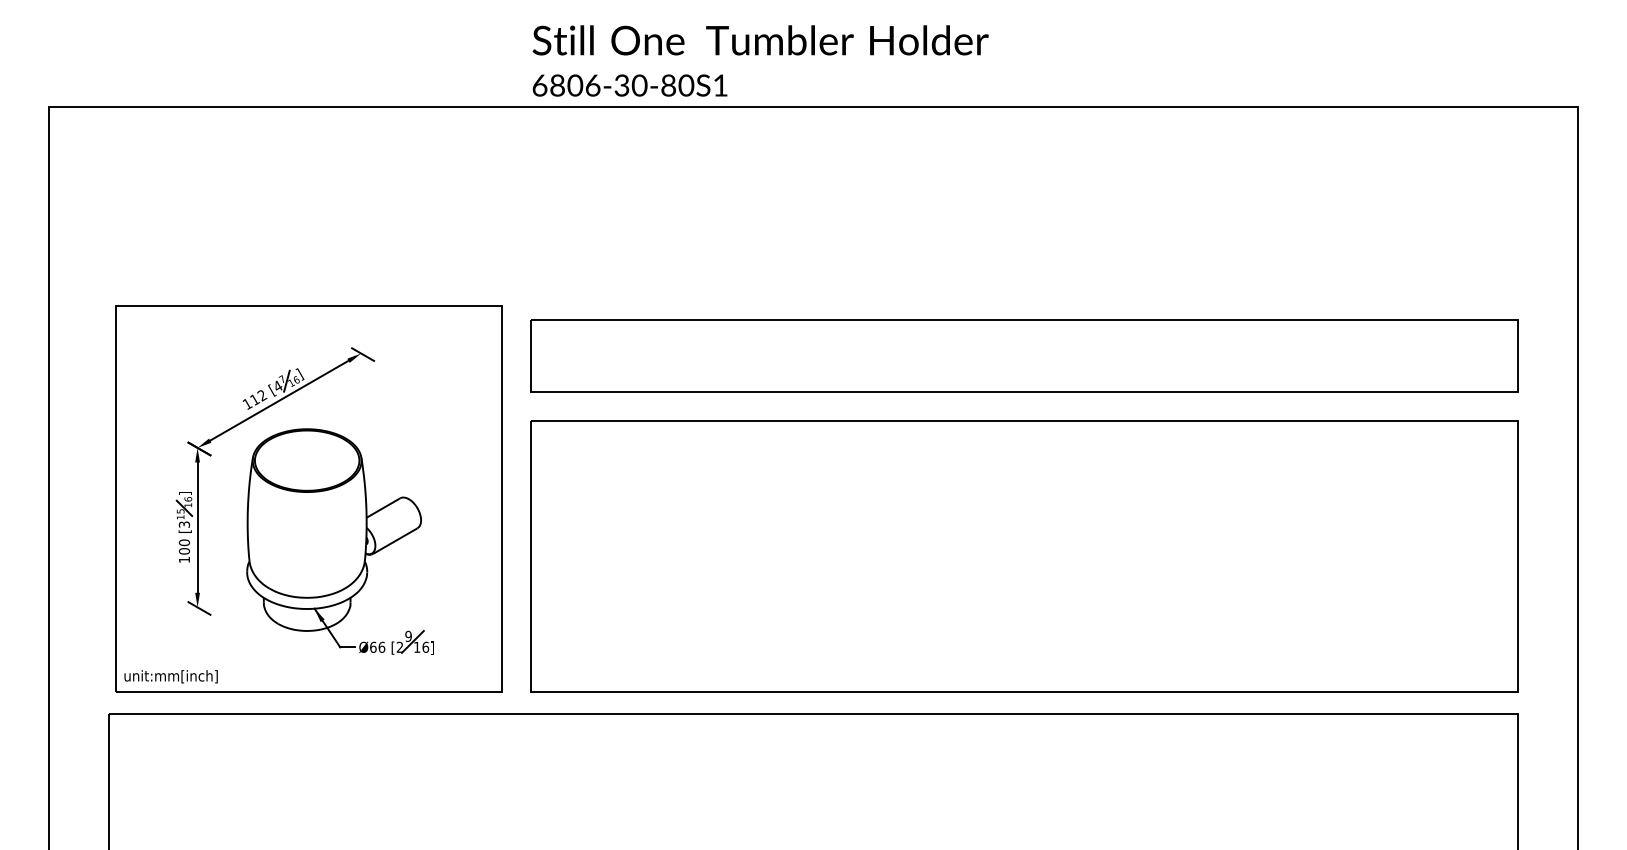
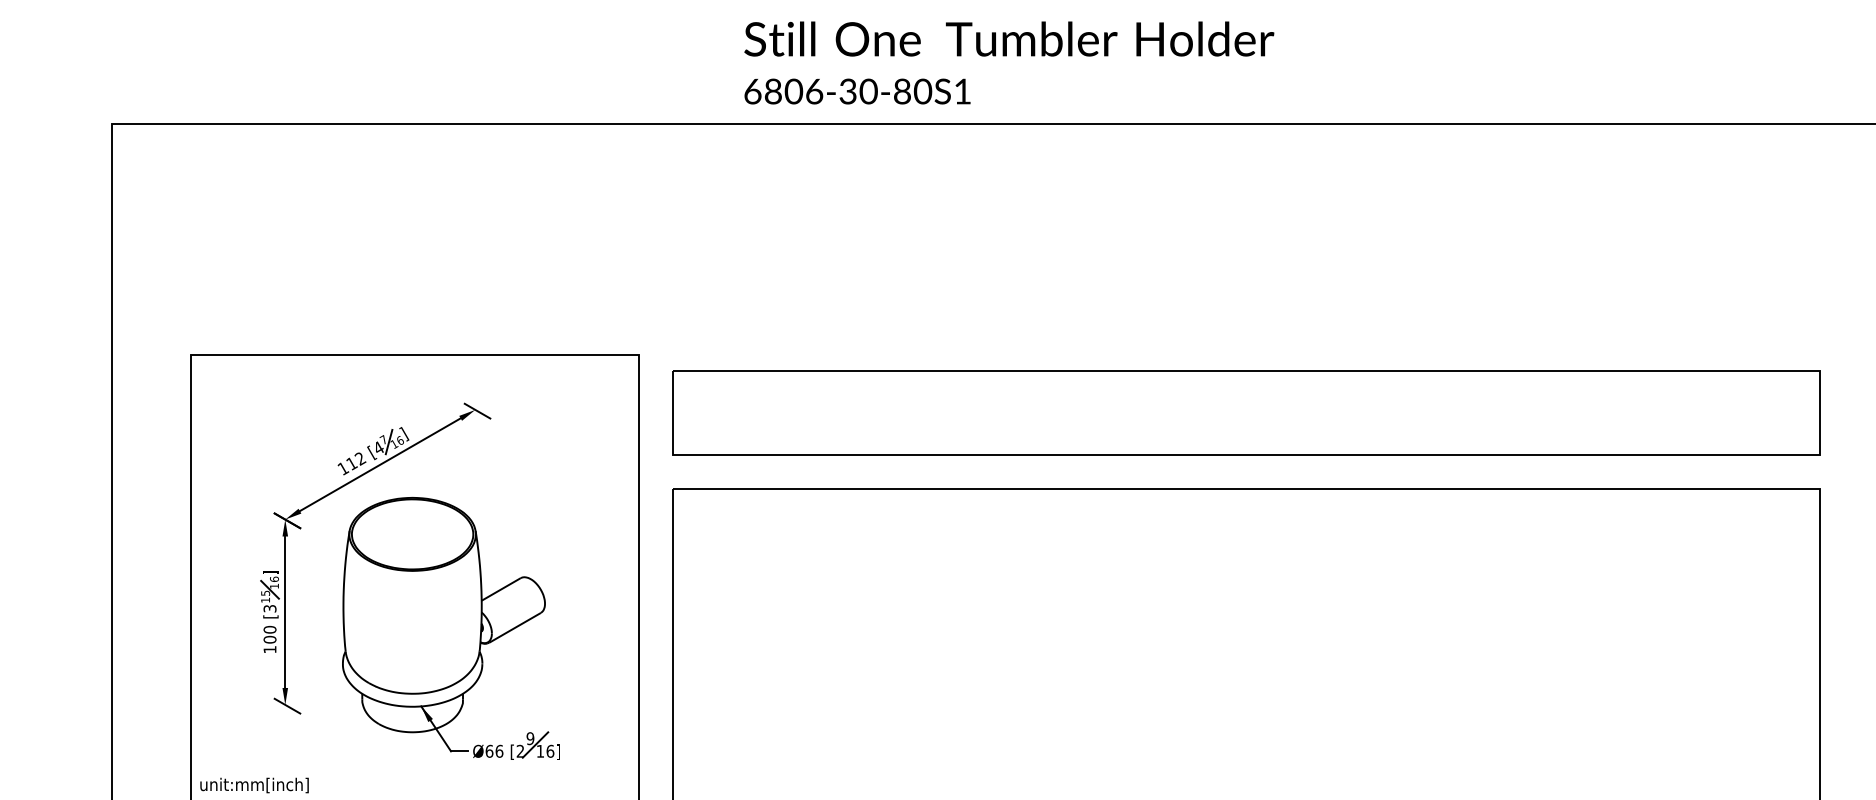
text: (760, 60) -> (1009, 62), moved

